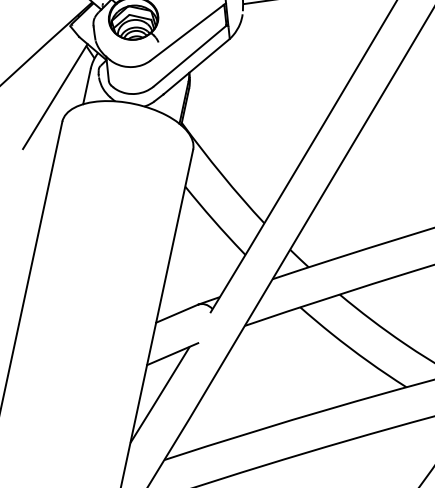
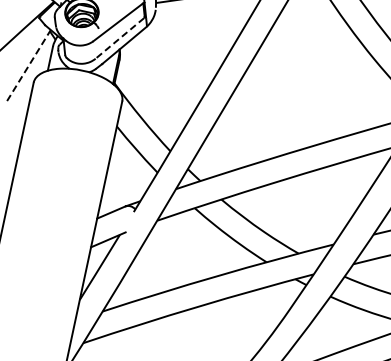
line: (189, 56) -> (119, 38), solid -> dashed
line: (54, 96) -> (28, 65), solid -> dashed

